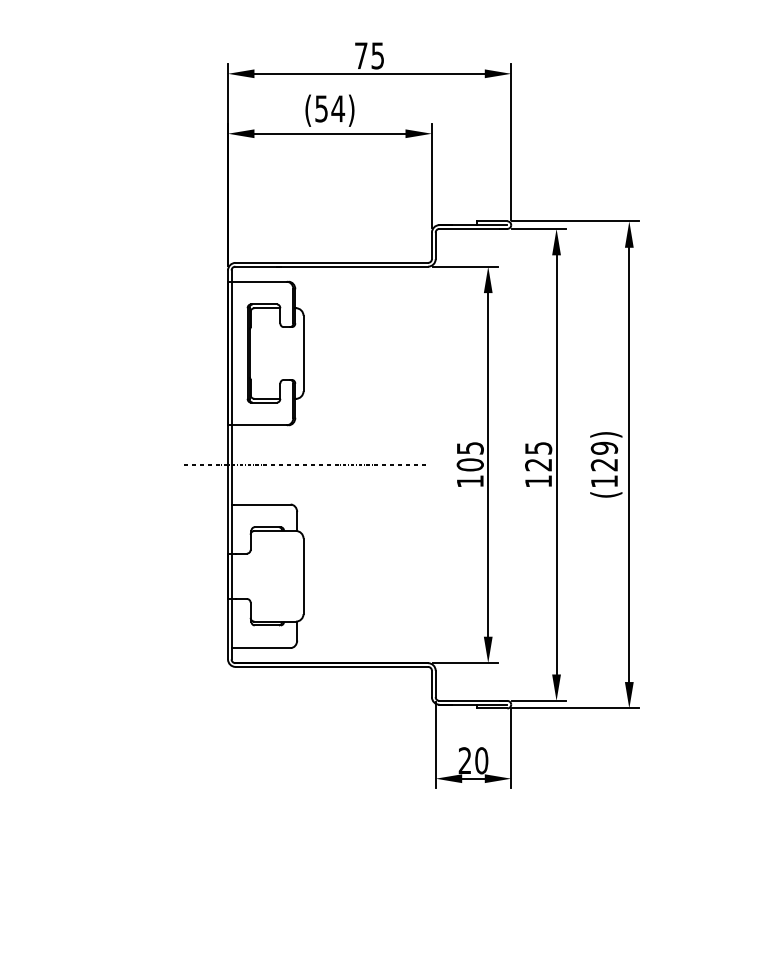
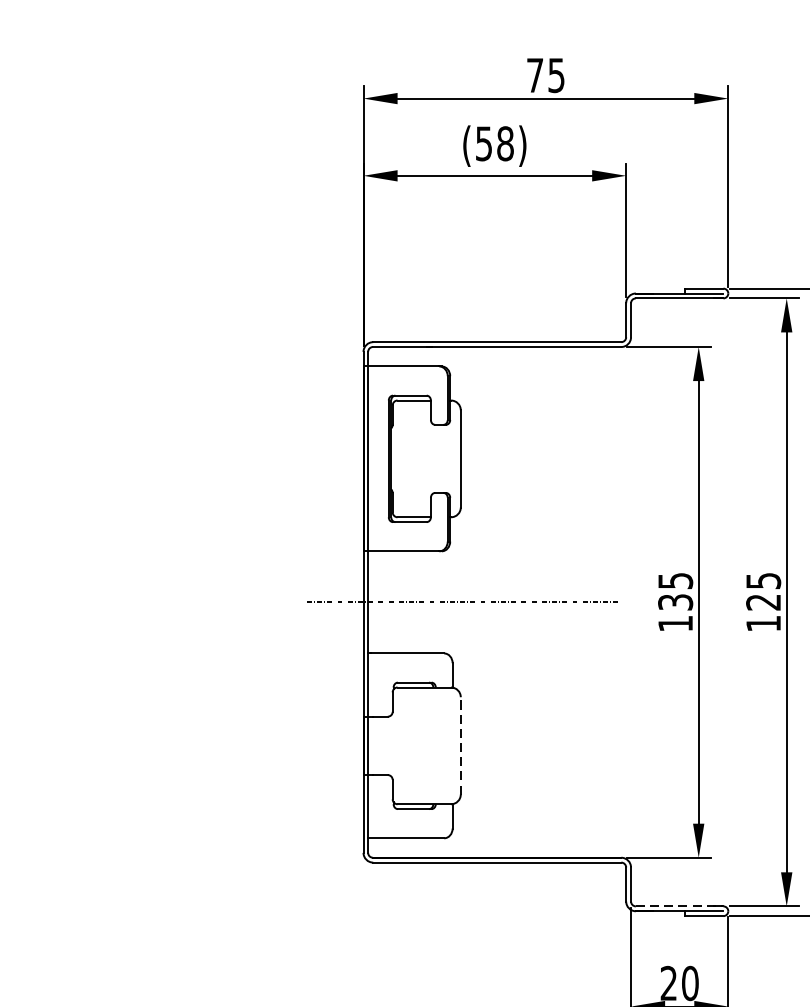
text: (338, 108) -> (505, 143), (54) -> (58)
text: (469, 464) -> (674, 601), 105 -> 135
line: (303, 576) -> (460, 746), solid -> dashed
line: (473, 700) -> (679, 905), solid -> dashed

